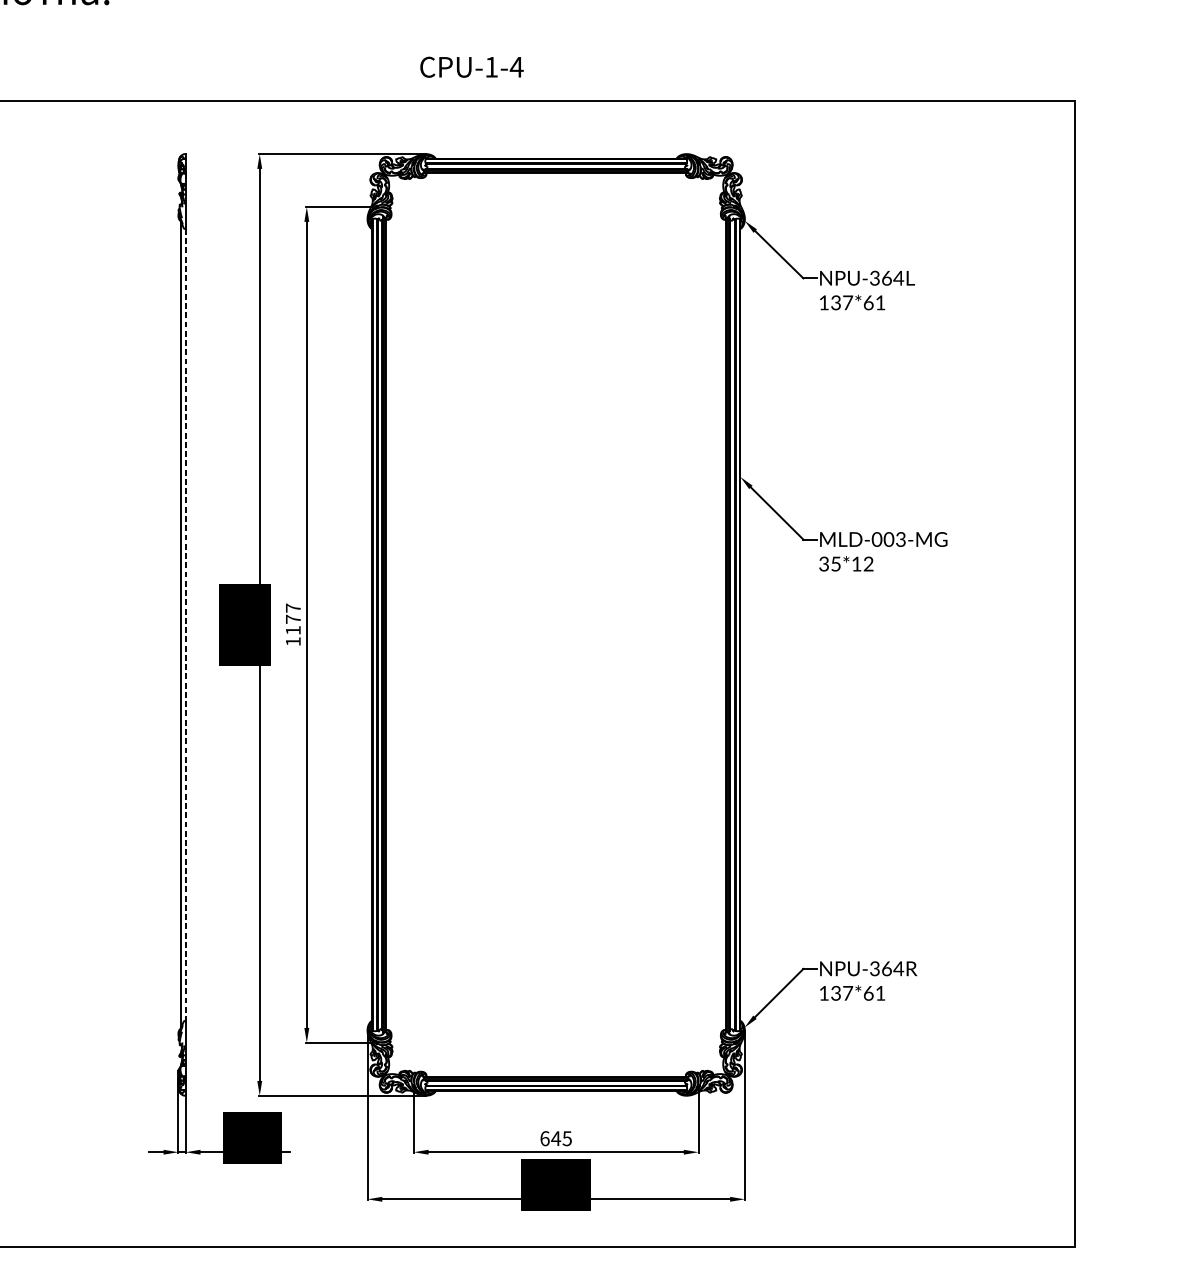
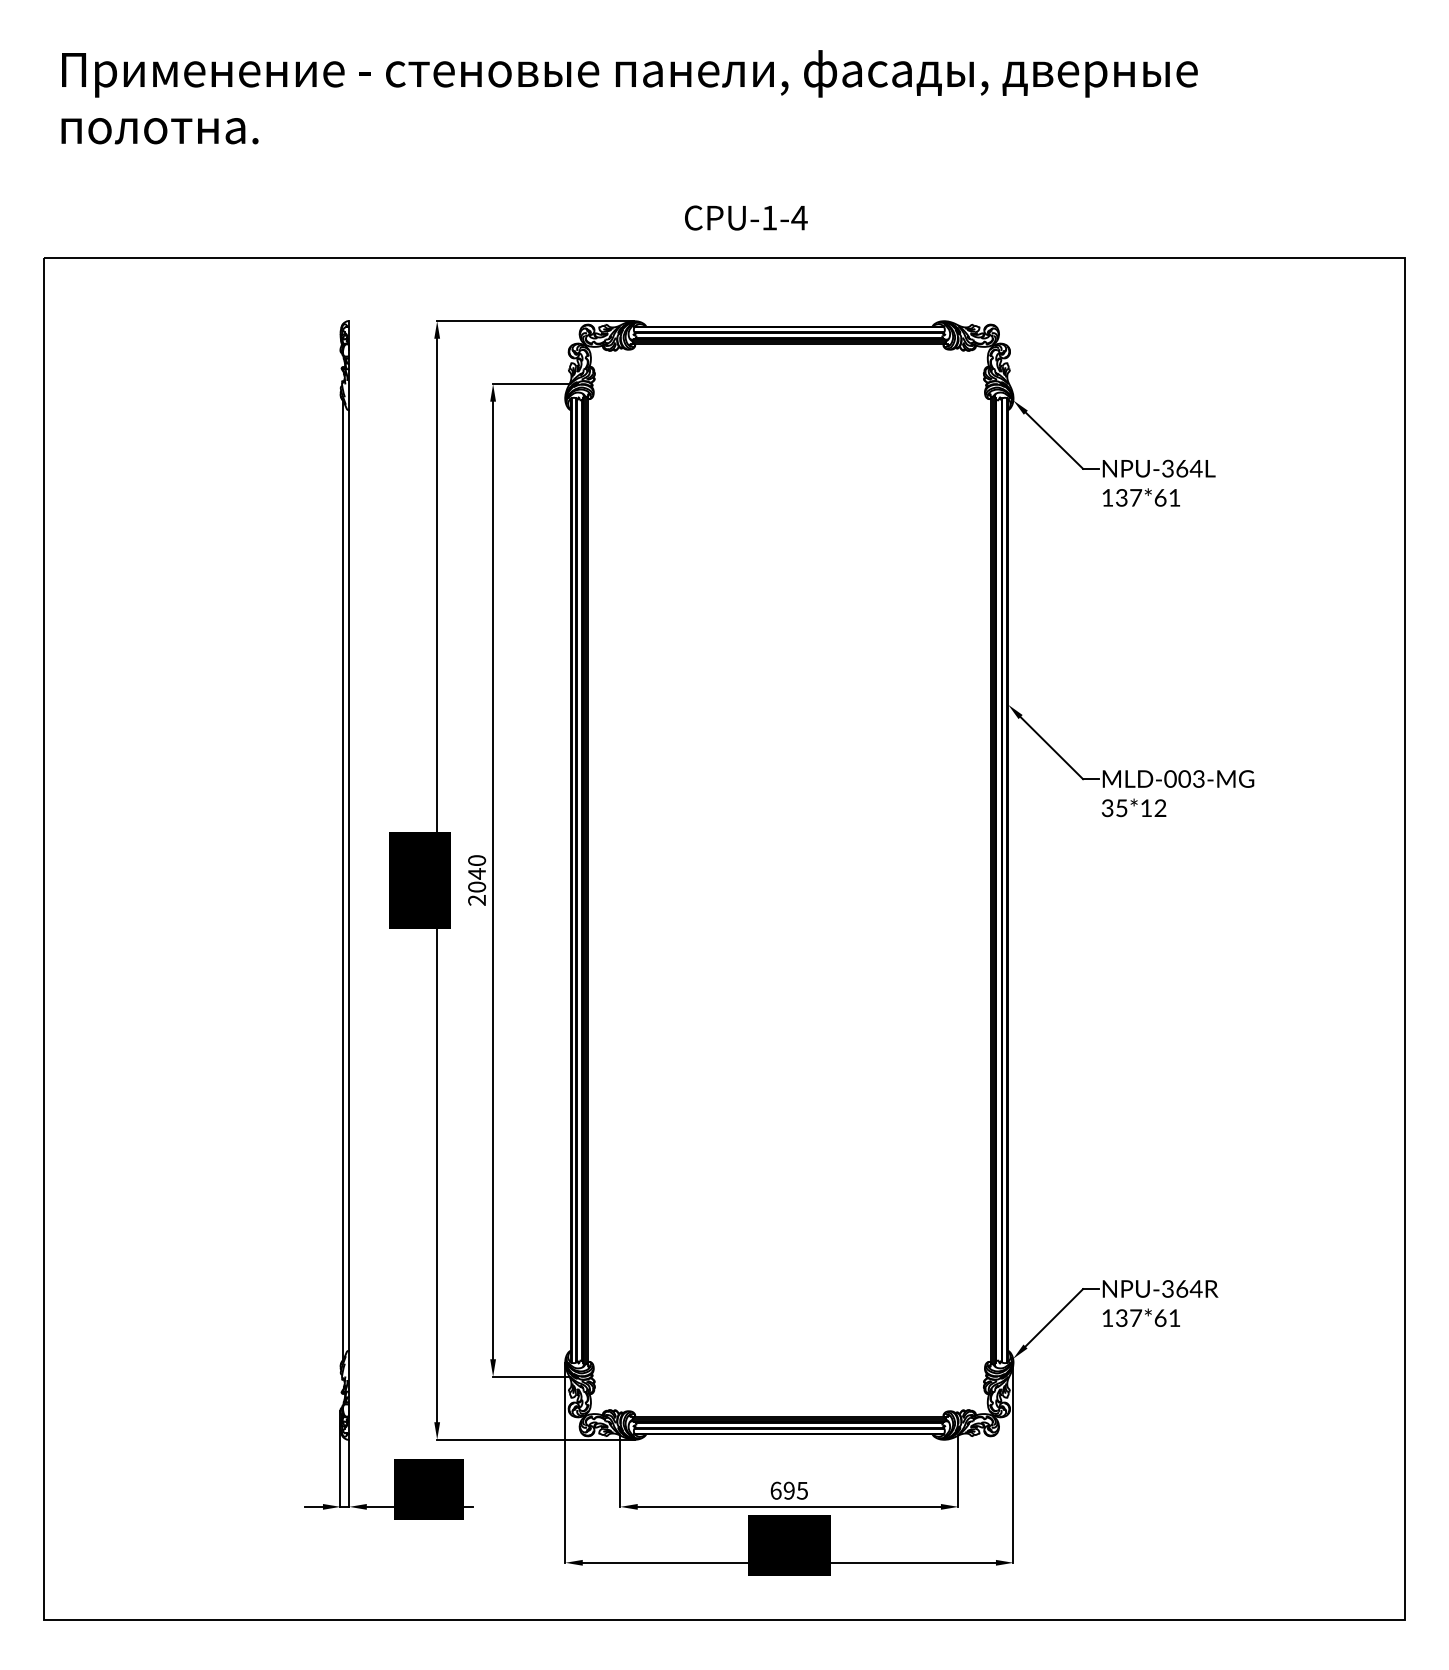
text: (472, 66) -> (746, 217), moved
line: (185, 624) -> (349, 880), dashed -> solid
text: (293, 624) -> (477, 880), 1177 -> 2040
text: (556, 1138) -> (789, 1490), 645 -> 695

